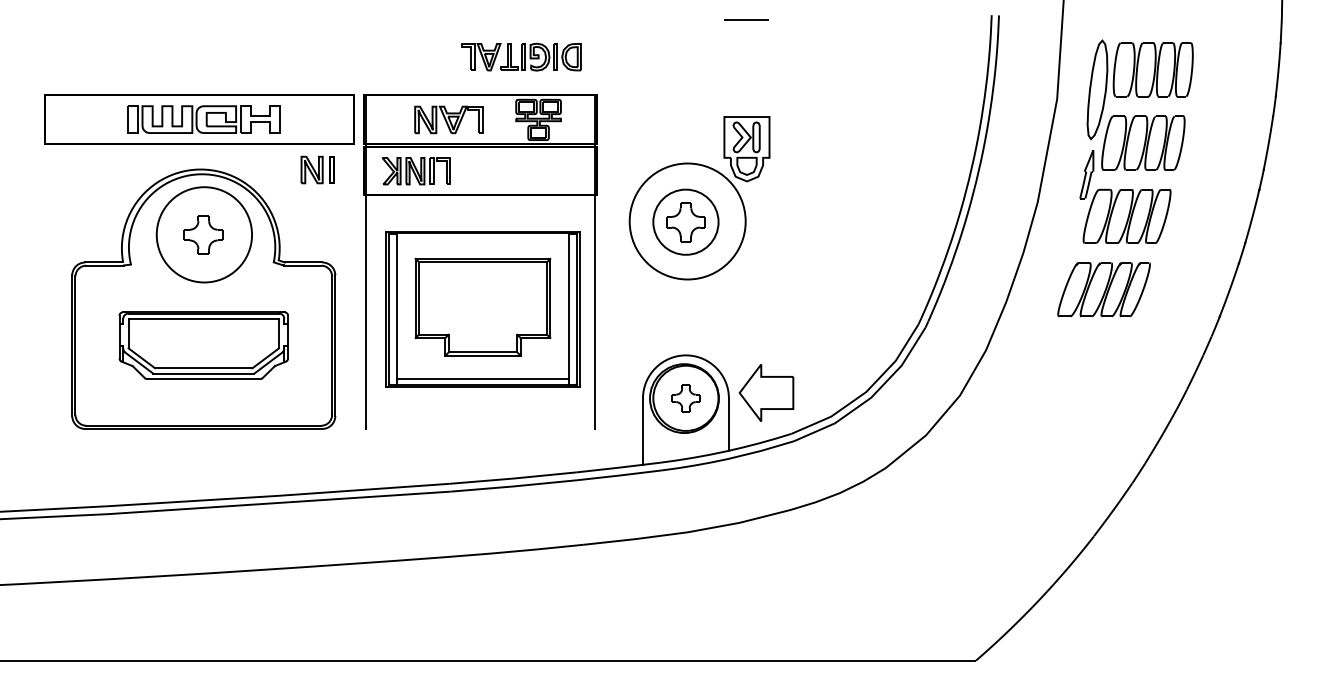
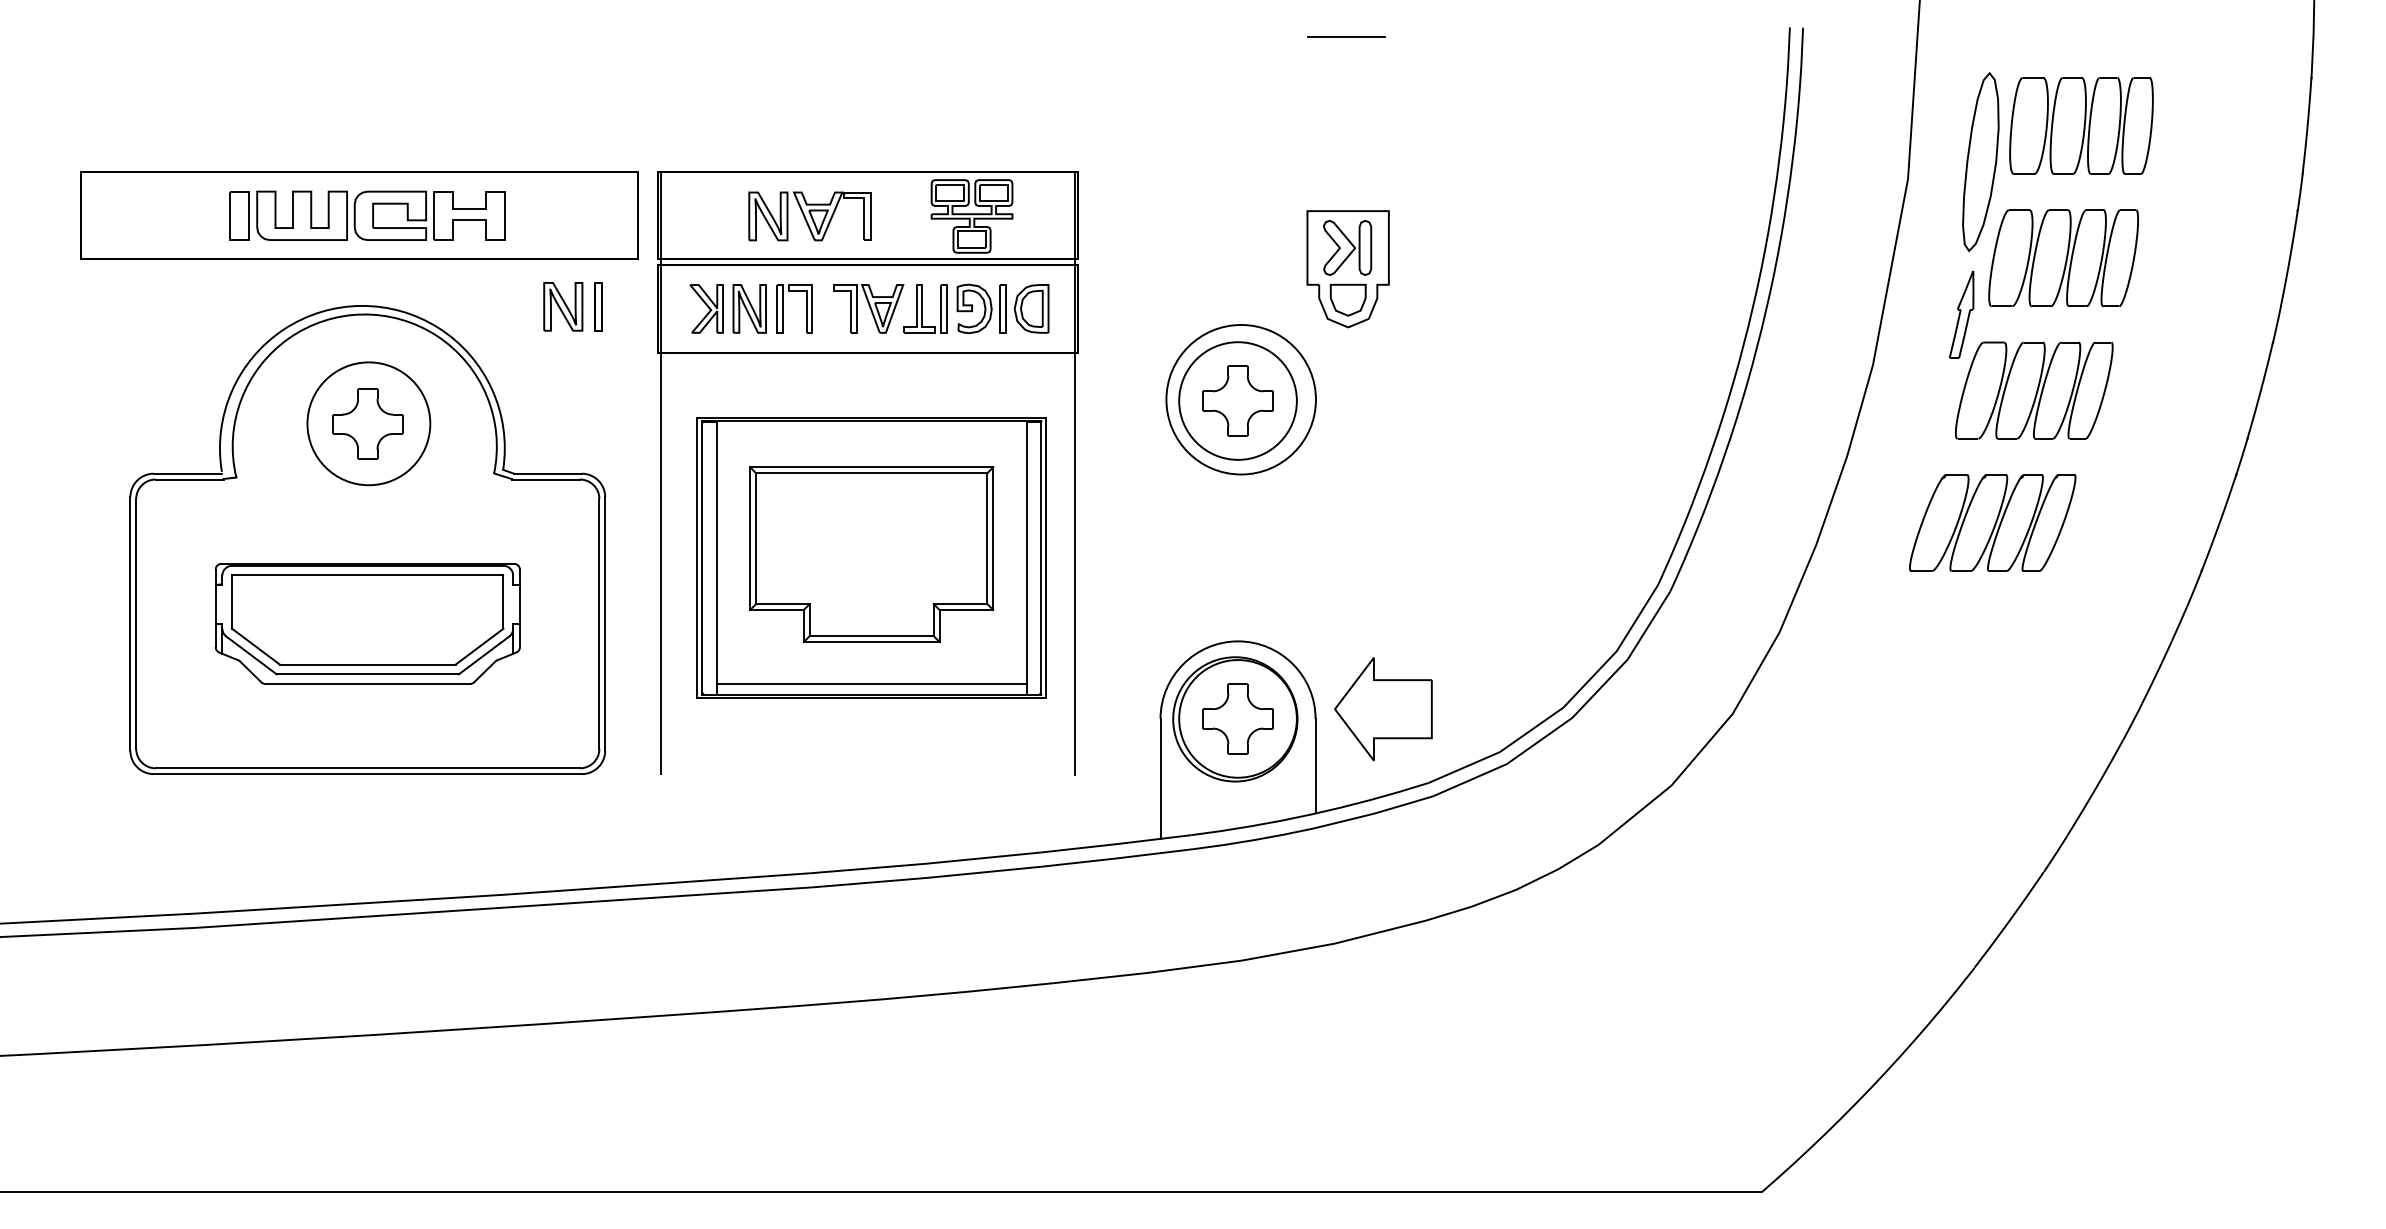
part: (521, 56) -> (941, 307), moved
circle: (687, 221) -> (1240, 399), size x0.71
circle: (204, 234) -> (369, 423), size x0.71
part: (685, 398) -> (1237, 719), size x1.43

